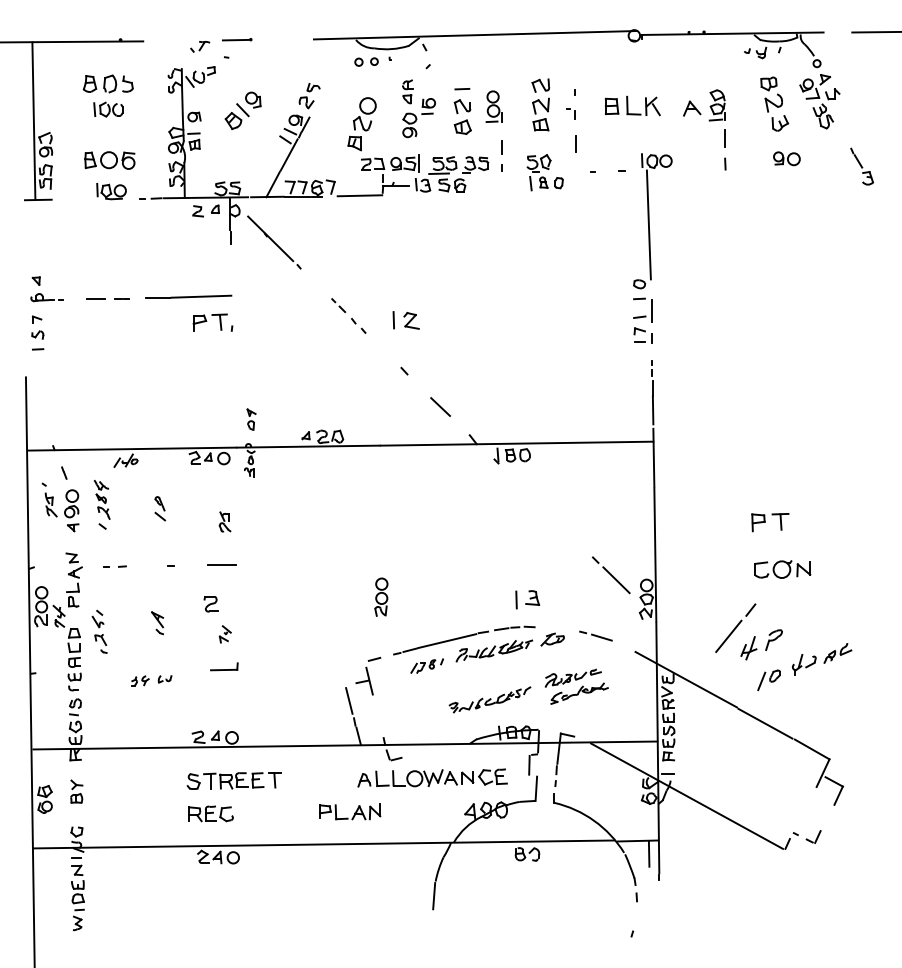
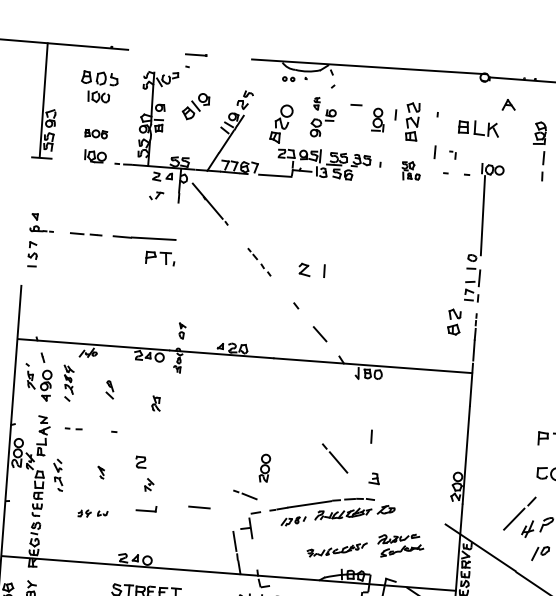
part: (200, 46) -> (156, 195), moved
part: (366, 61) -> (288, 78), size x0.7
part: (407, 91) -> (316, 103), size x0.7
part: (692, 108) -> (509, 105), moved
part: (570, 113) -> (452, 154), moved
part: (462, 116) -> (454, 321), moved
line: (501, 147) -> (395, 114), moved
part: (109, 160) -> (95, 134), size x0.6
part: (544, 172) -> (410, 170), size x0.7
line: (393, 320) -> (324, 271), moved
line: (221, 564) -> (199, 507), moved
line: (610, 575) -> (334, 458), moved
line: (516, 599) -> (371, 436), moved
part: (157, 623) -> (100, 472), size x0.7
line: (595, 635) -> (245, 494), moved

